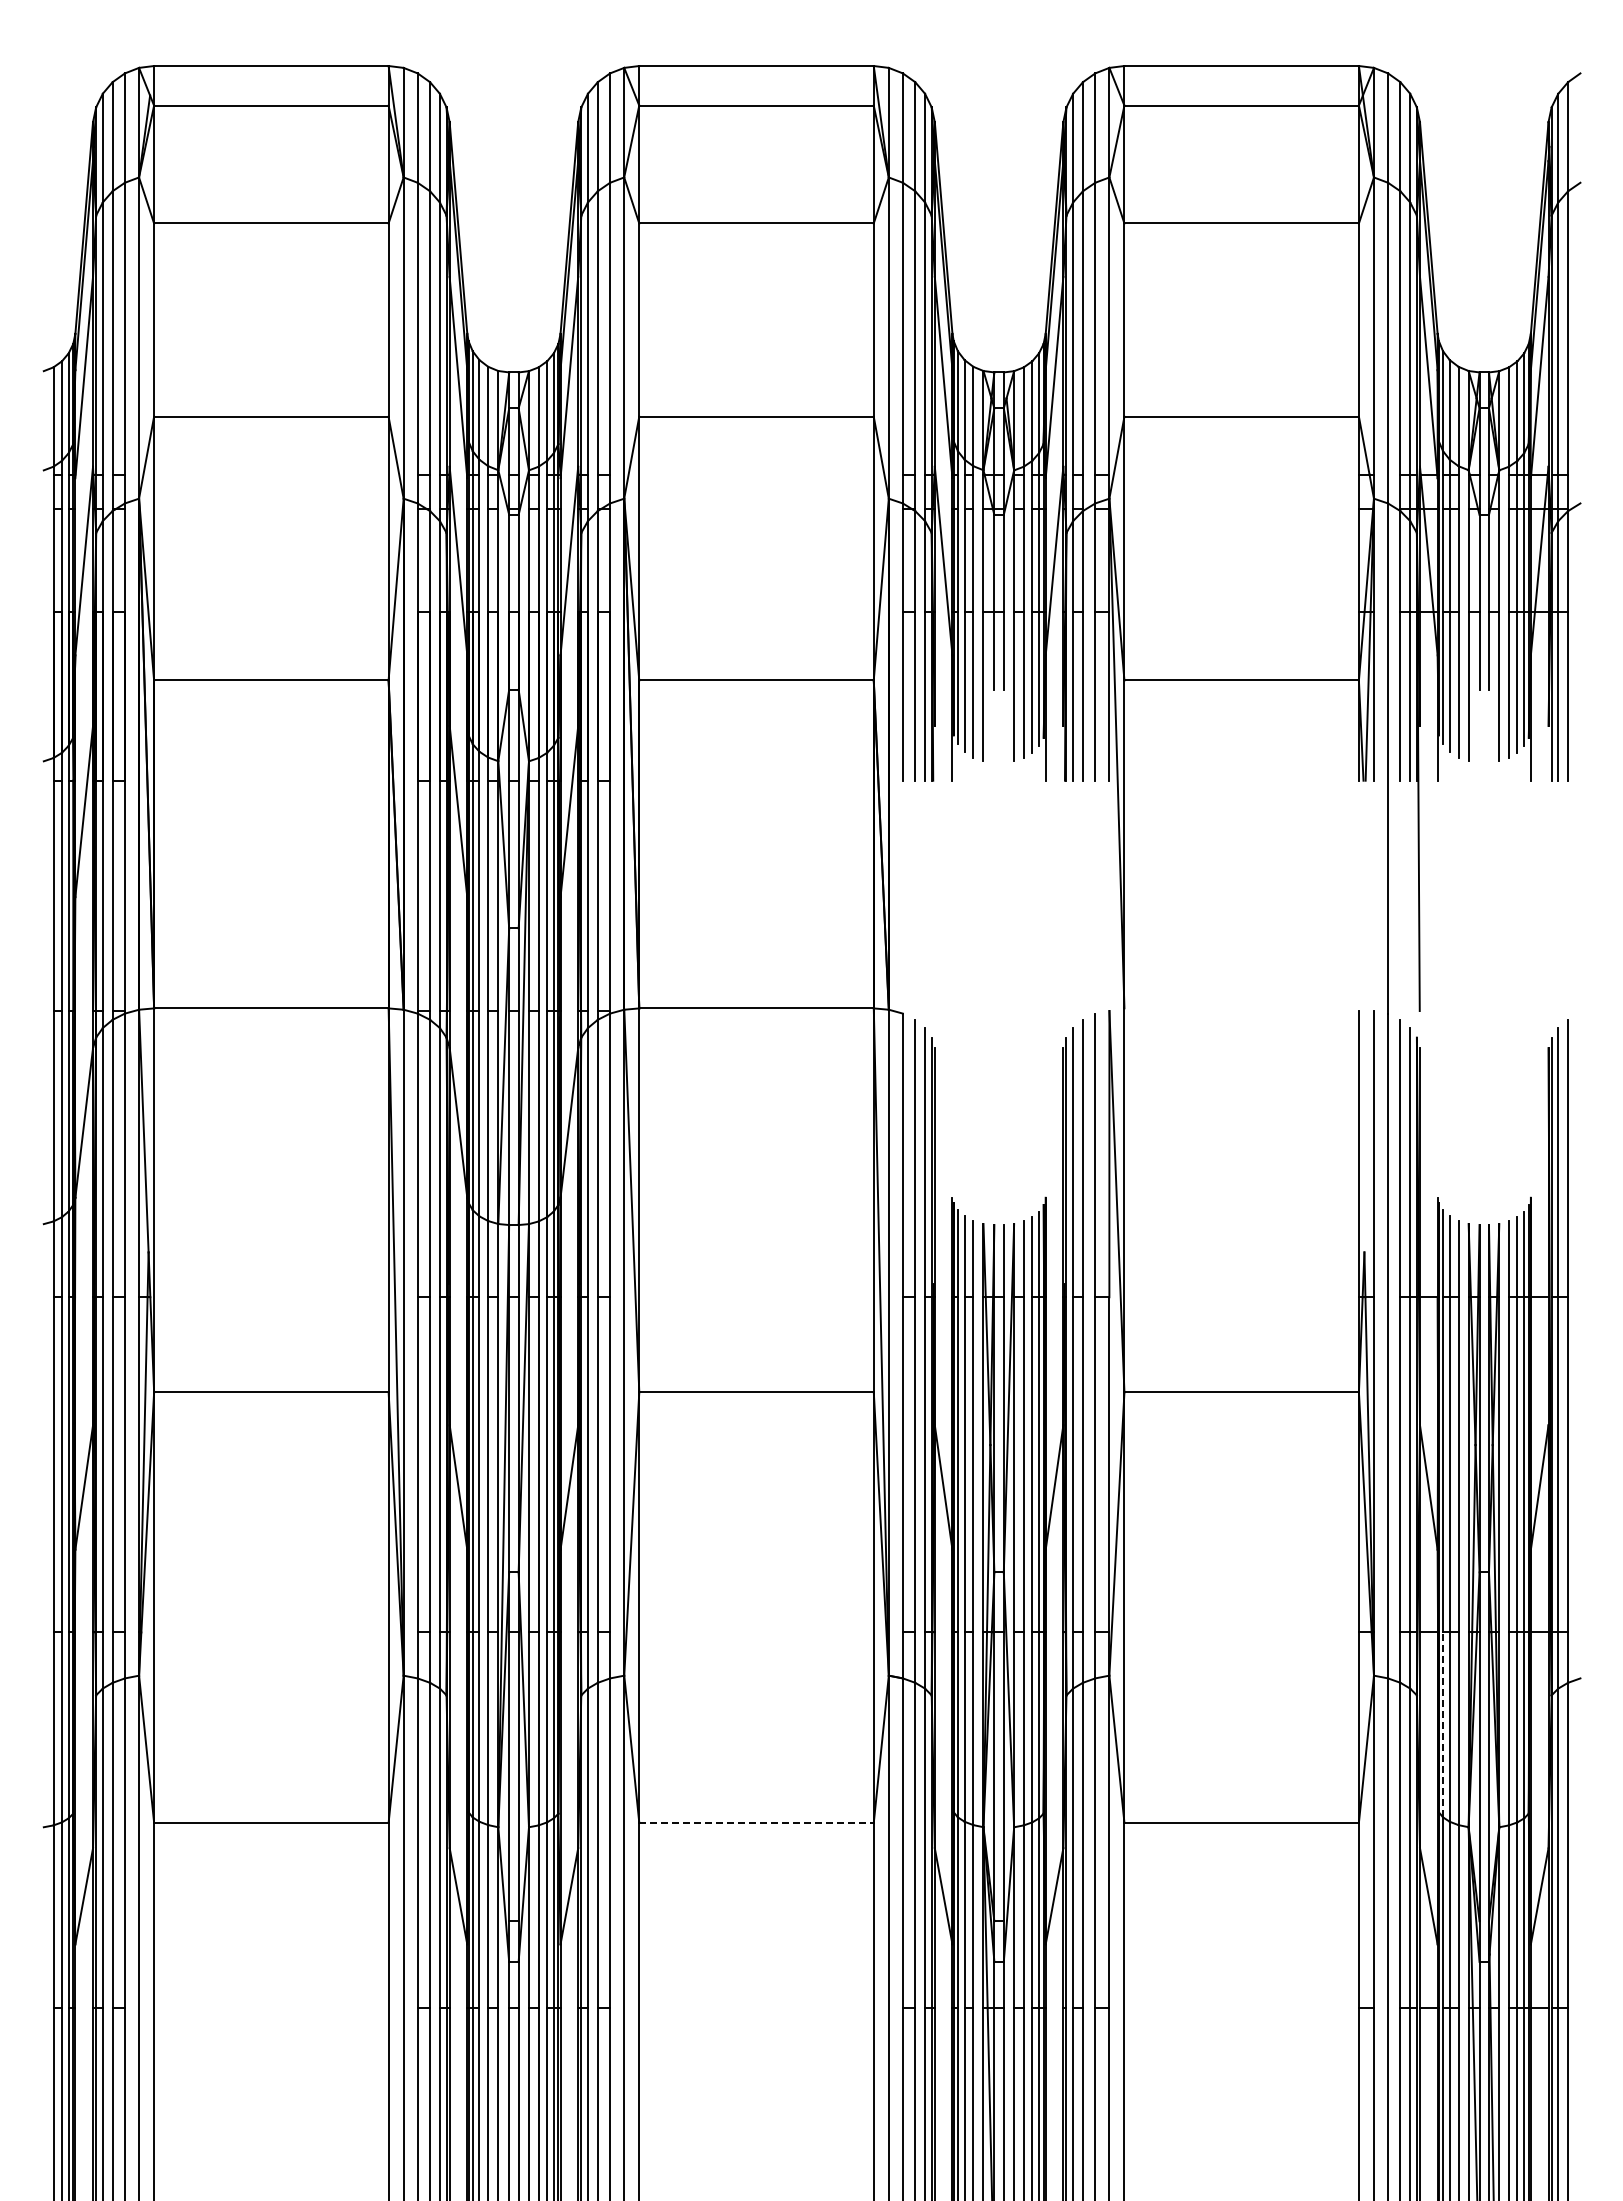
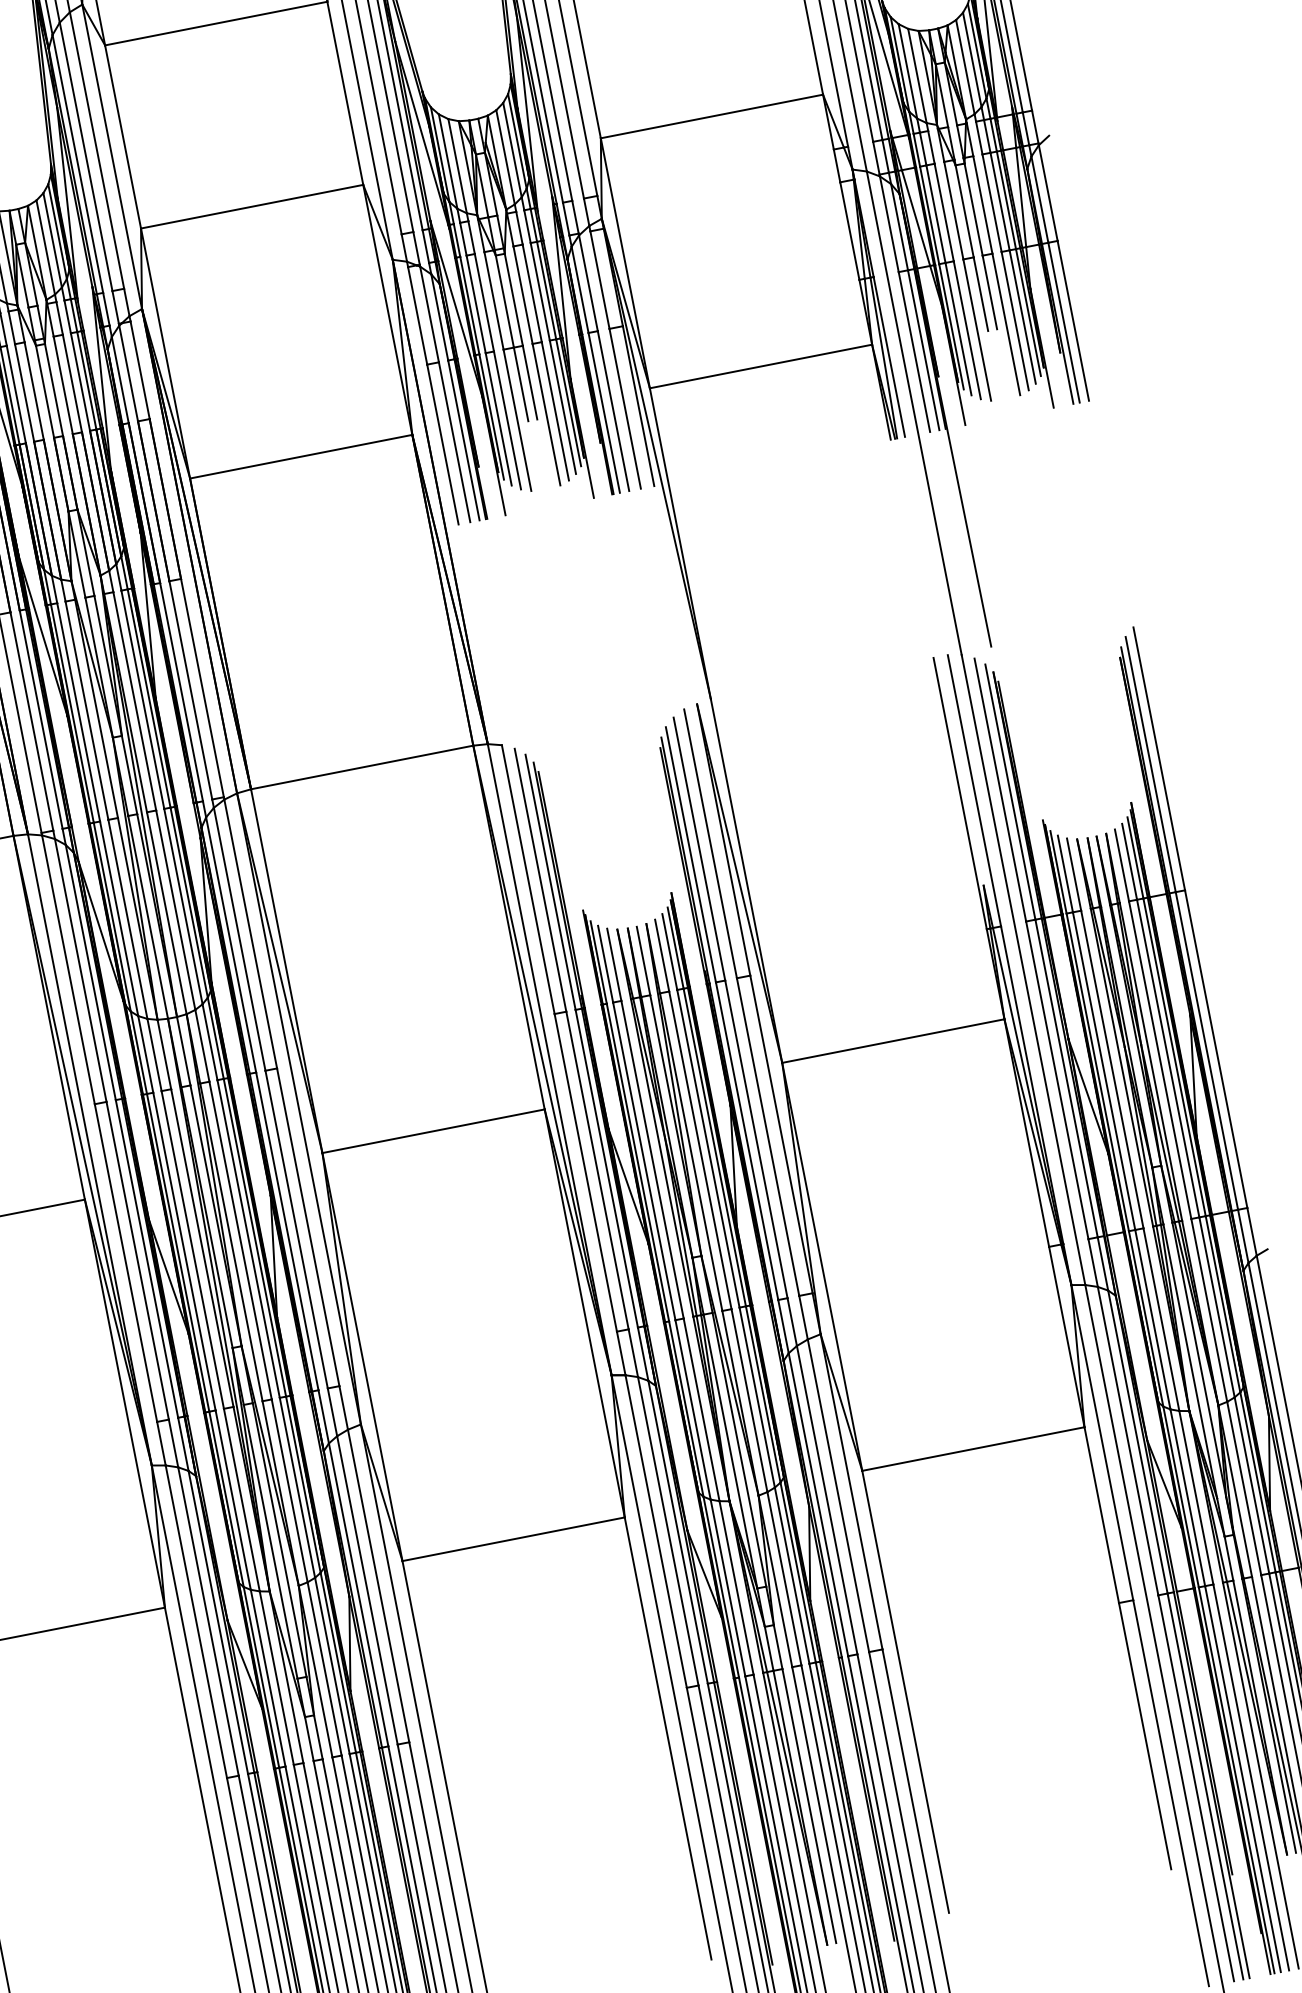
line: (1443, 1724) -> (1146, 1318), dashed -> solid
line: (757, 1822) -> (514, 1538), dashed -> solid

